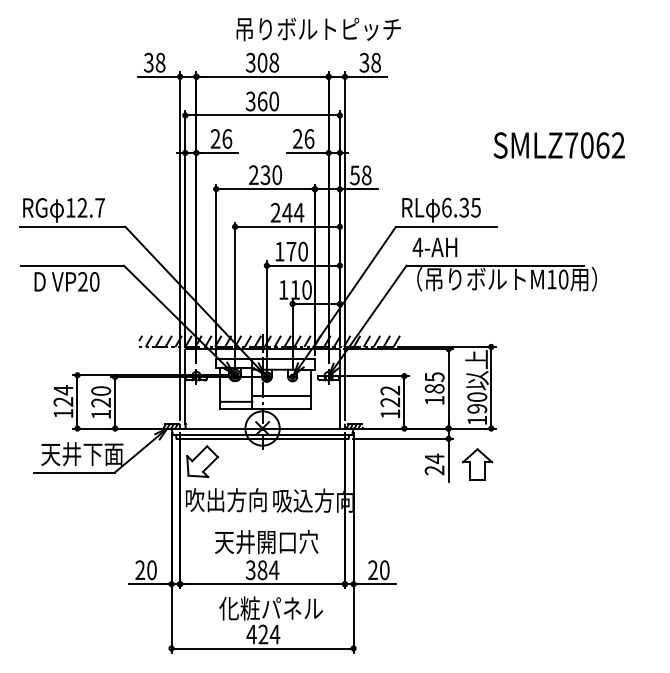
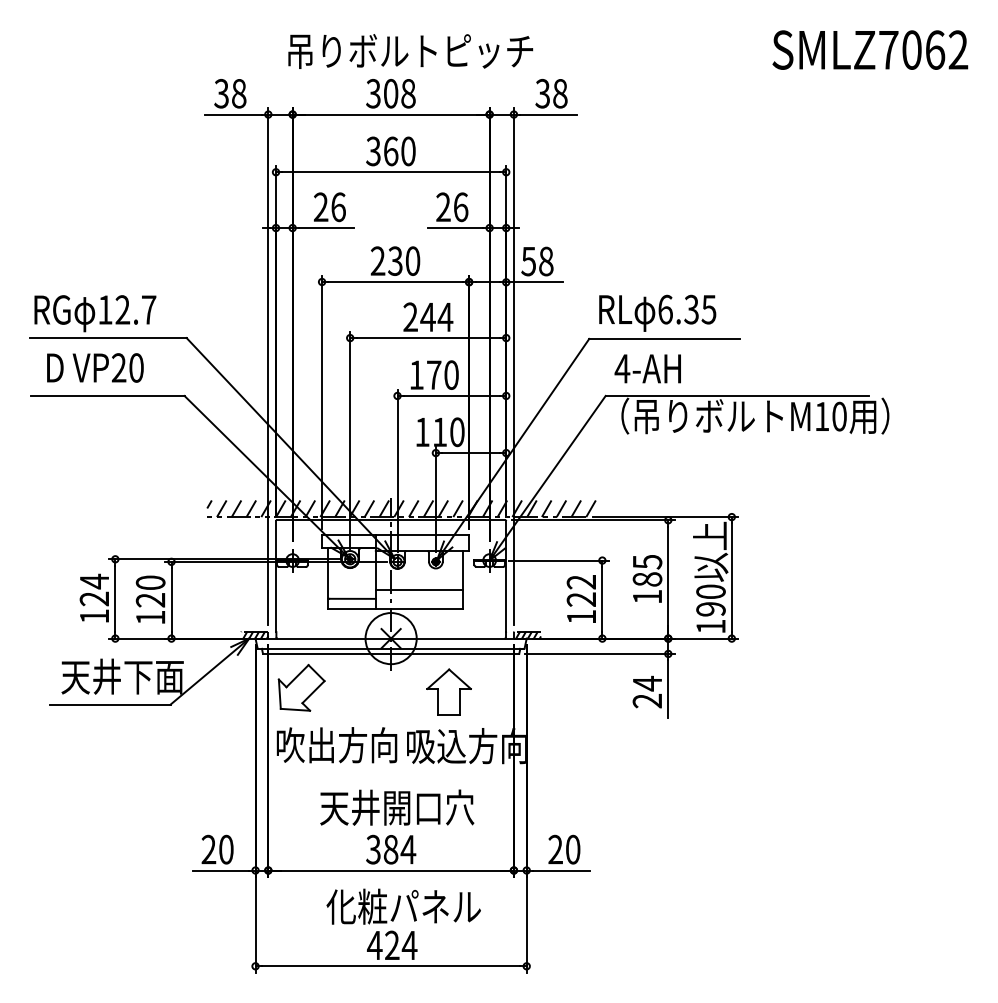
text: (318, 29) -> (410, 51), moved
text: (558, 145) -> (869, 50), moved
text: (66, 281) -> (94, 367), moved
part: (477, 464) -> (449, 692), moved

